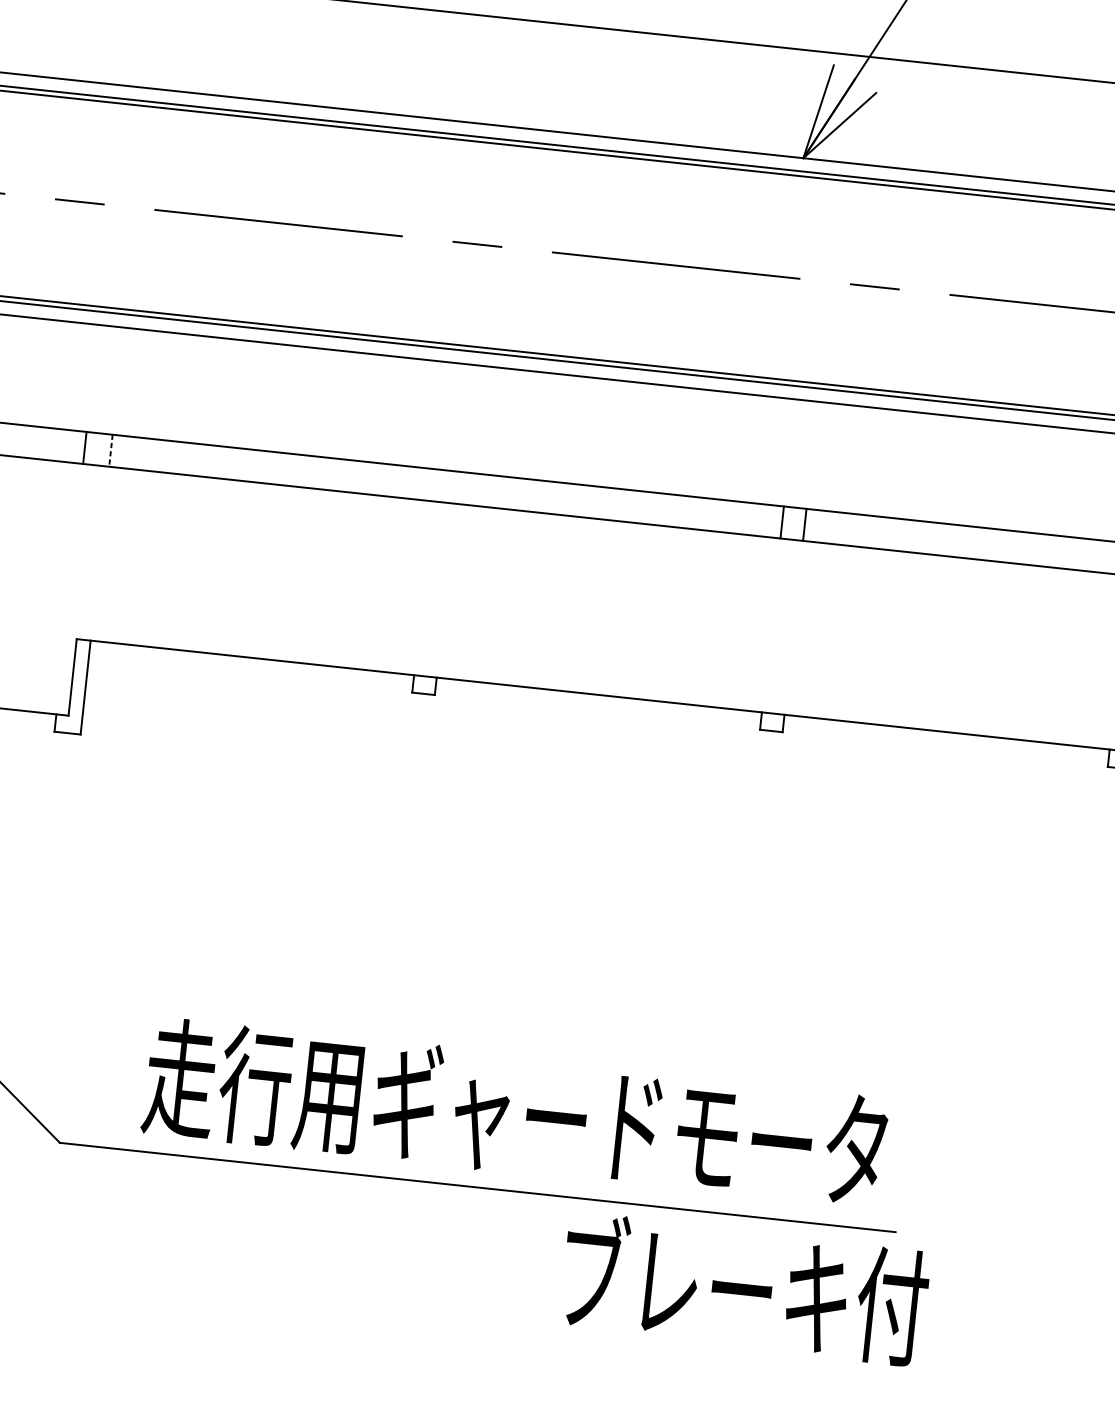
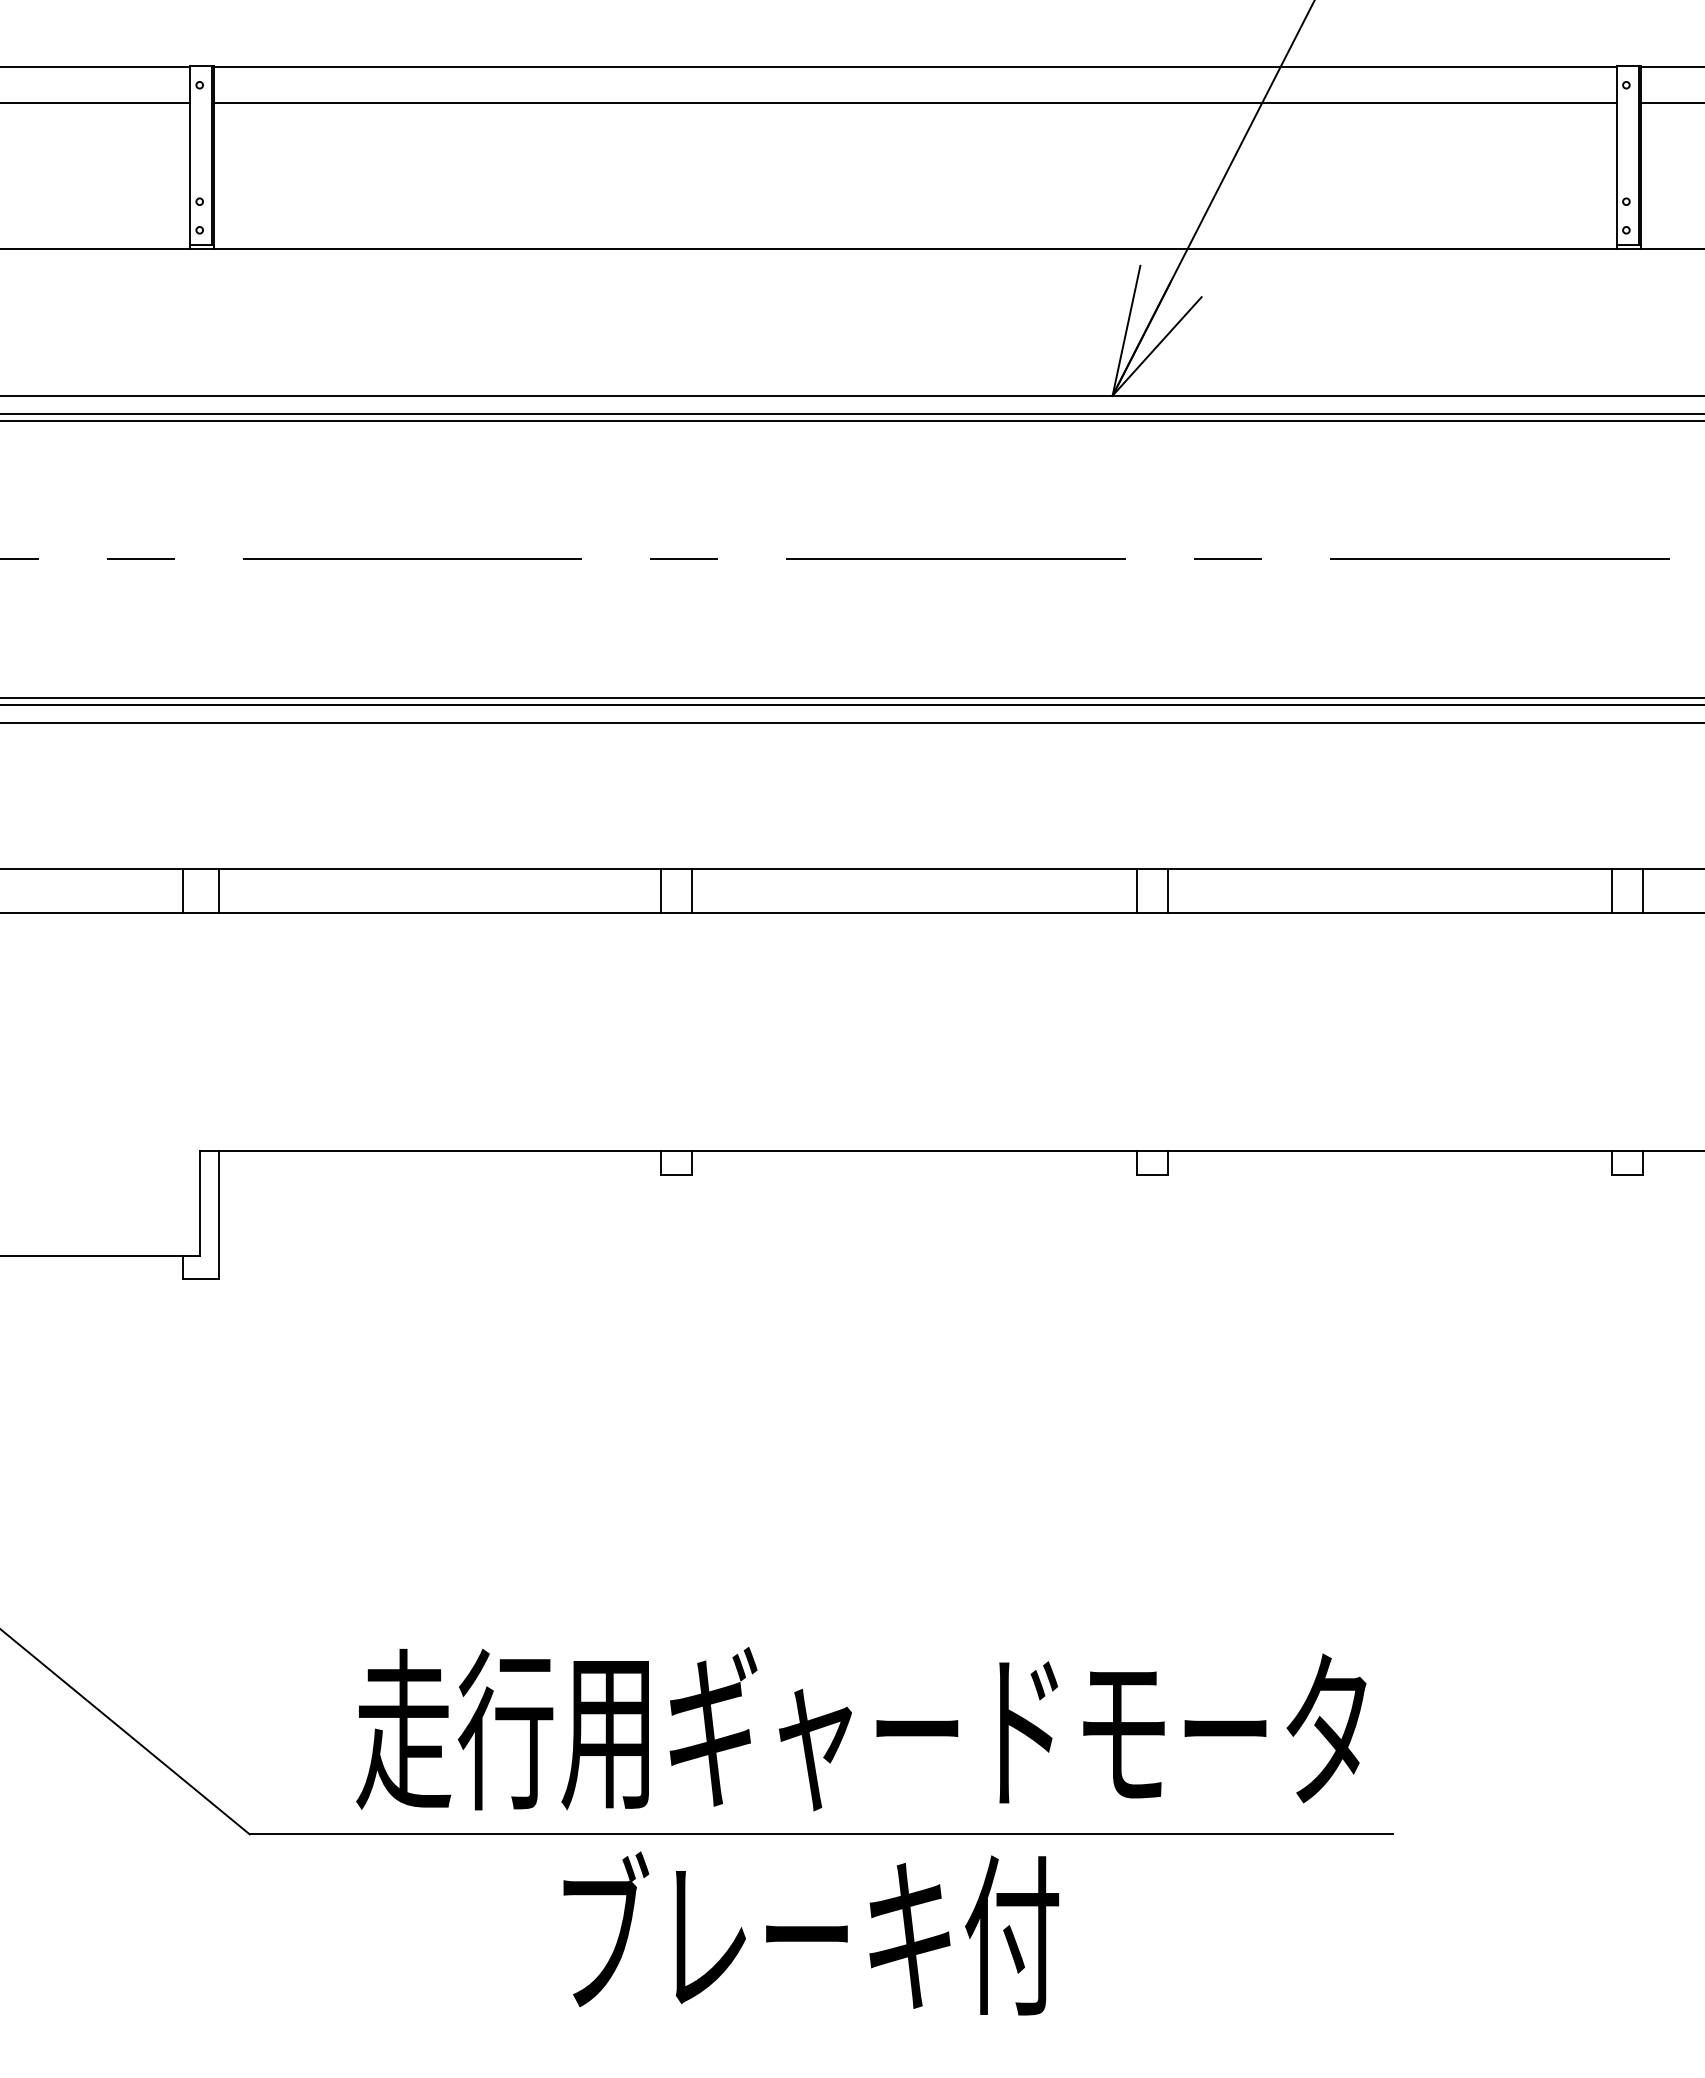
line: (110, 450) -> (218, 891), dashed -> solid
line: (434, 485) -> (661, 891), added
line: (456, 487) -> (691, 891), added
text: (744, 1289) -> (810, 1933), moved

